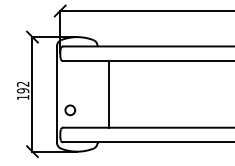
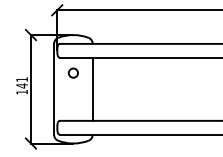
text: (22, 87) -> (21, 82), 192 -> 141
line: (108, 94) -> (92, 89), moved
circle: (69, 110) -> (72, 73), moved

